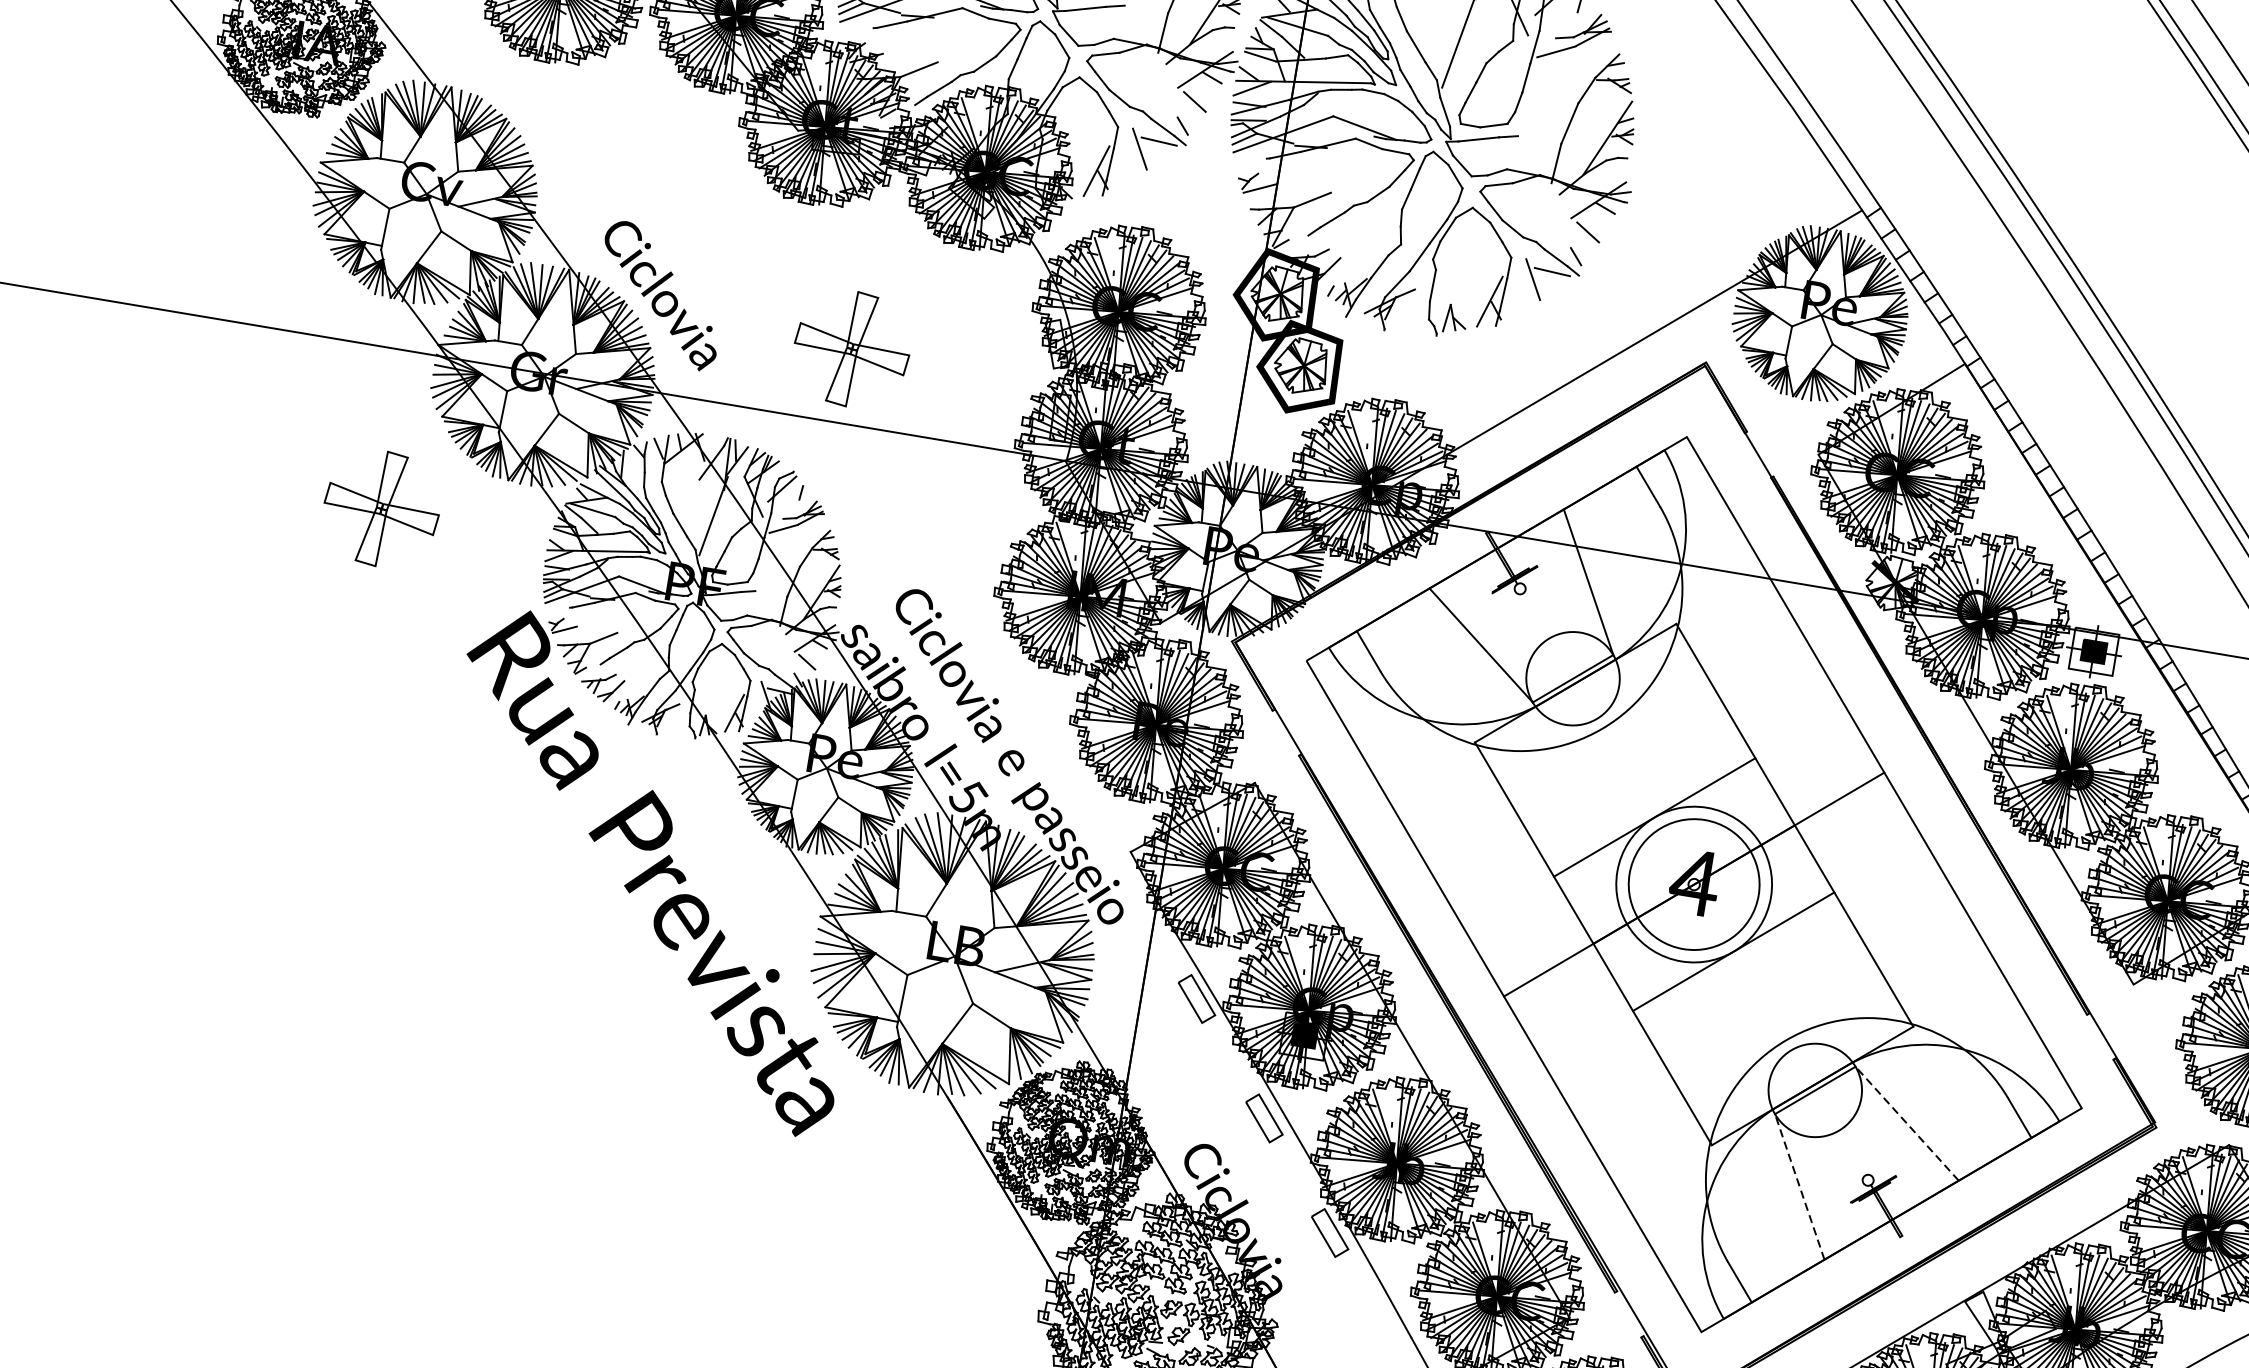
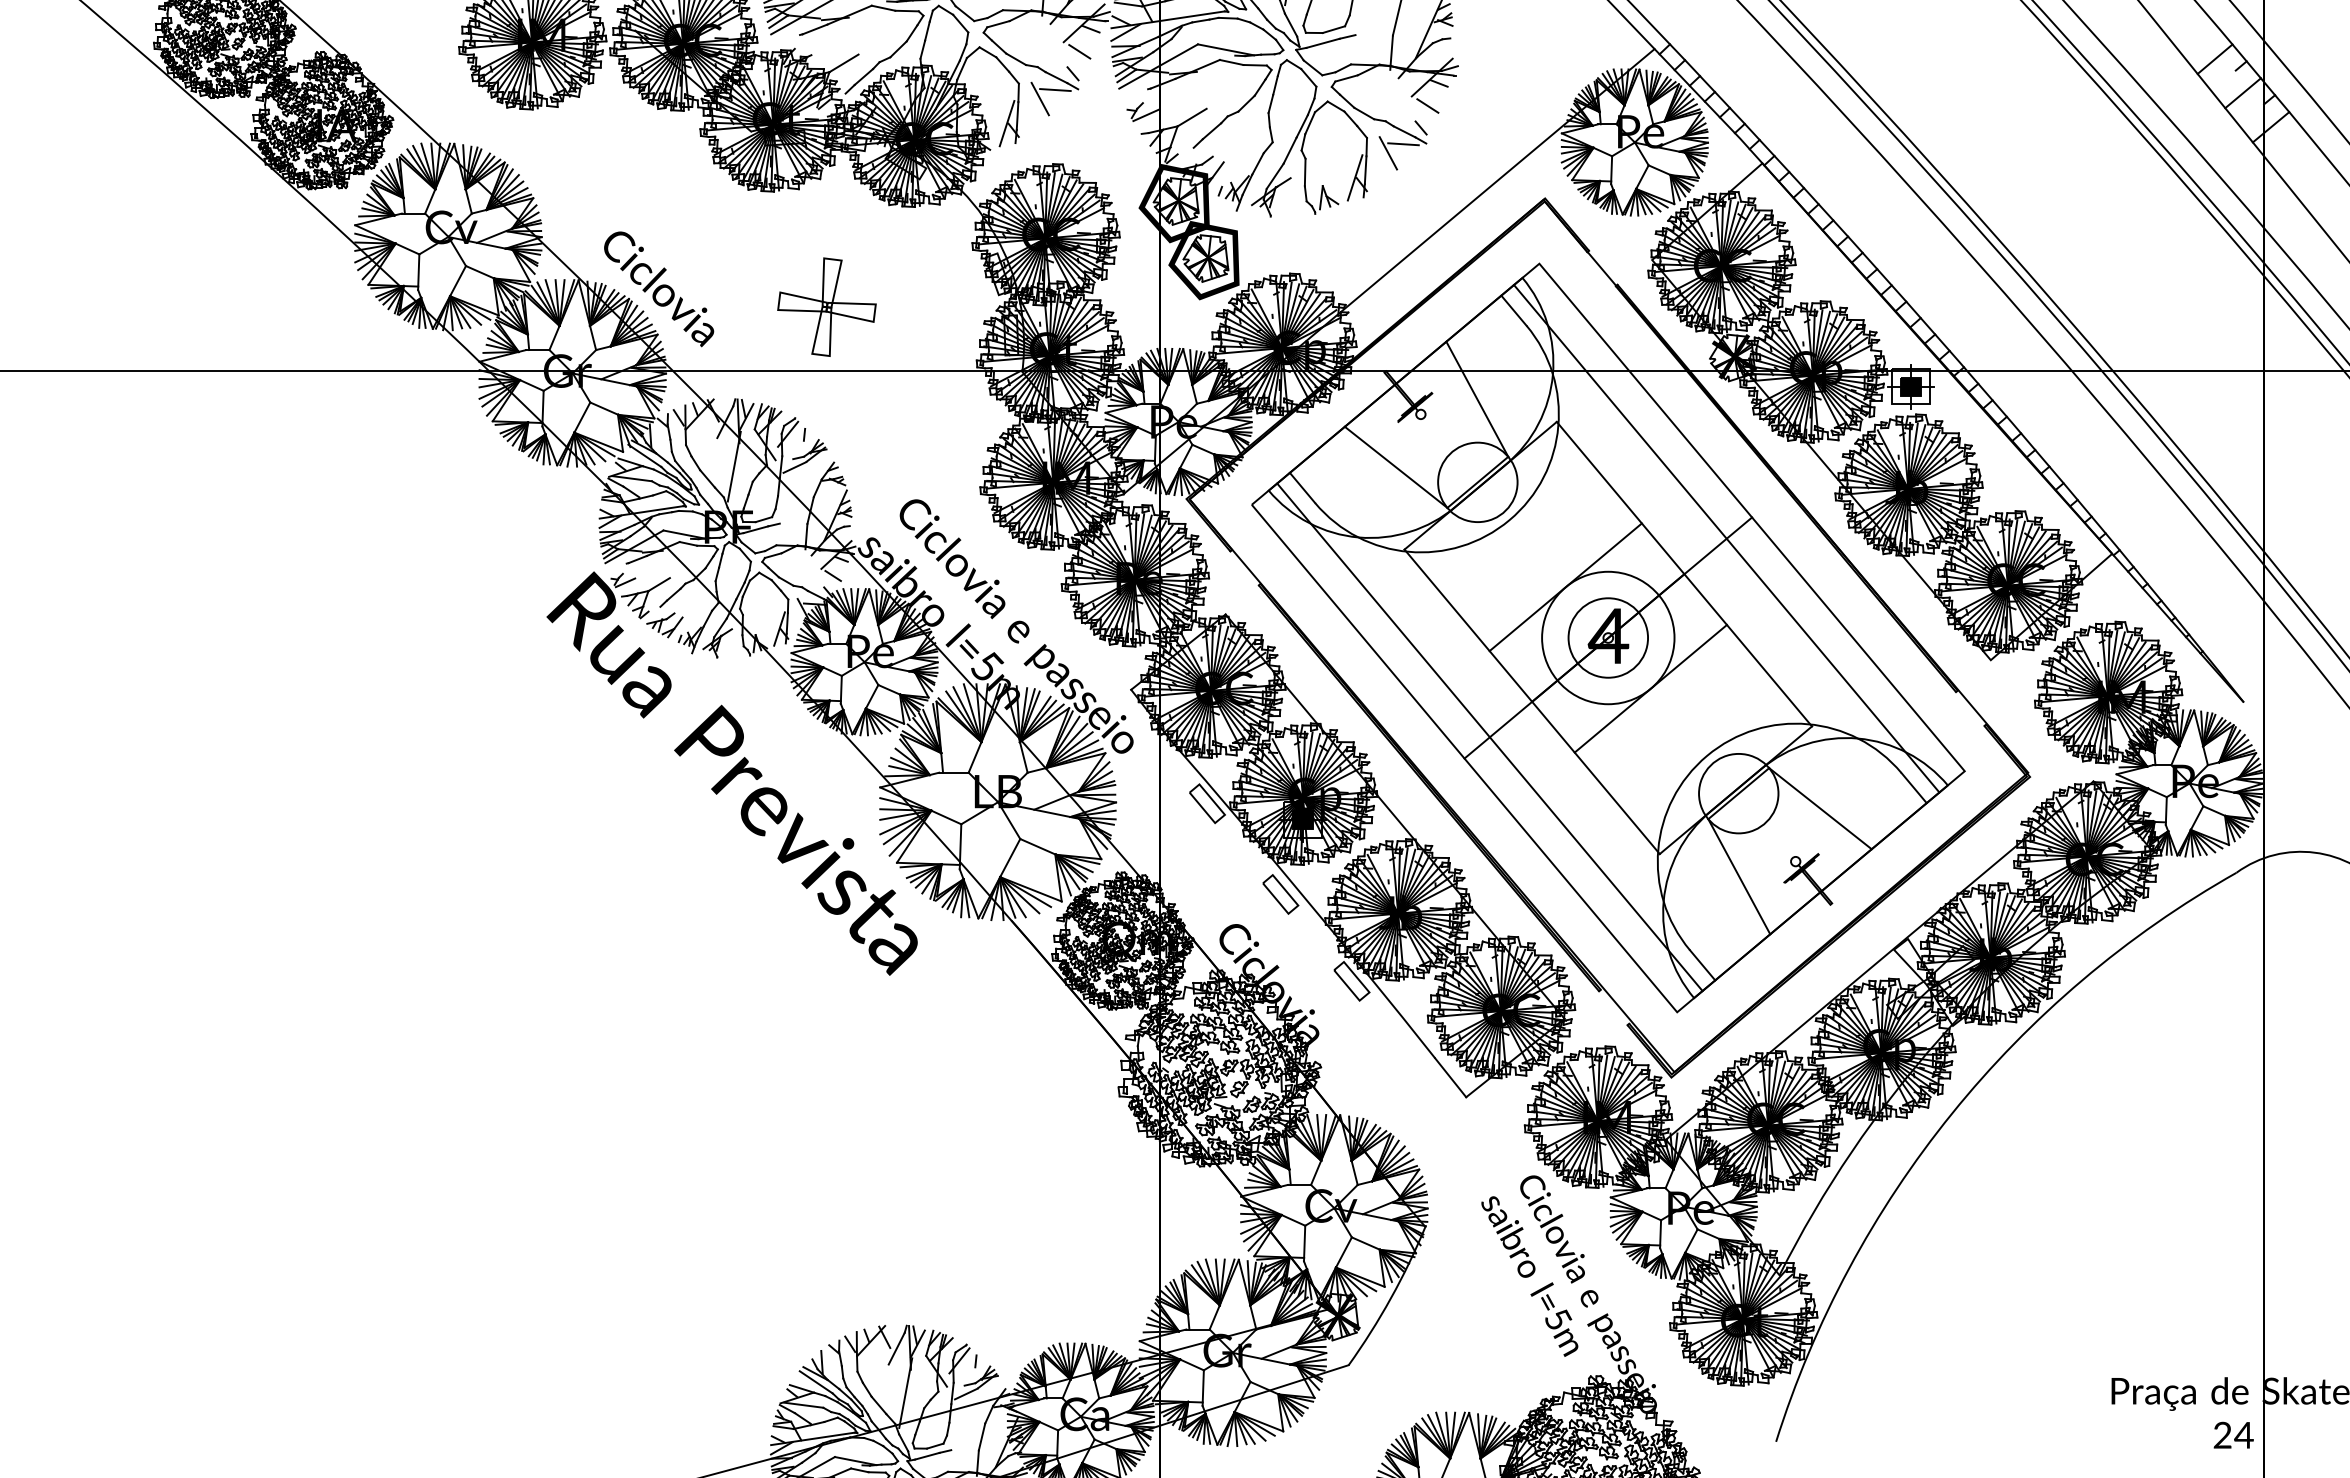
part: (381, 508) -> (454, 506), removed
fill: (1895, 582) -> (1734, 356), added
line: (1850, 792) -> (1726, 538), added
circle: (1694, 884) -> (1608, 637), size x0.71
line: (1537, 976) -> (1489, 737), added
line: (1907, 1123) -> (1820, 808), dashed -> solid
line: (1800, 1186) -> (1739, 876), dashed -> solid

